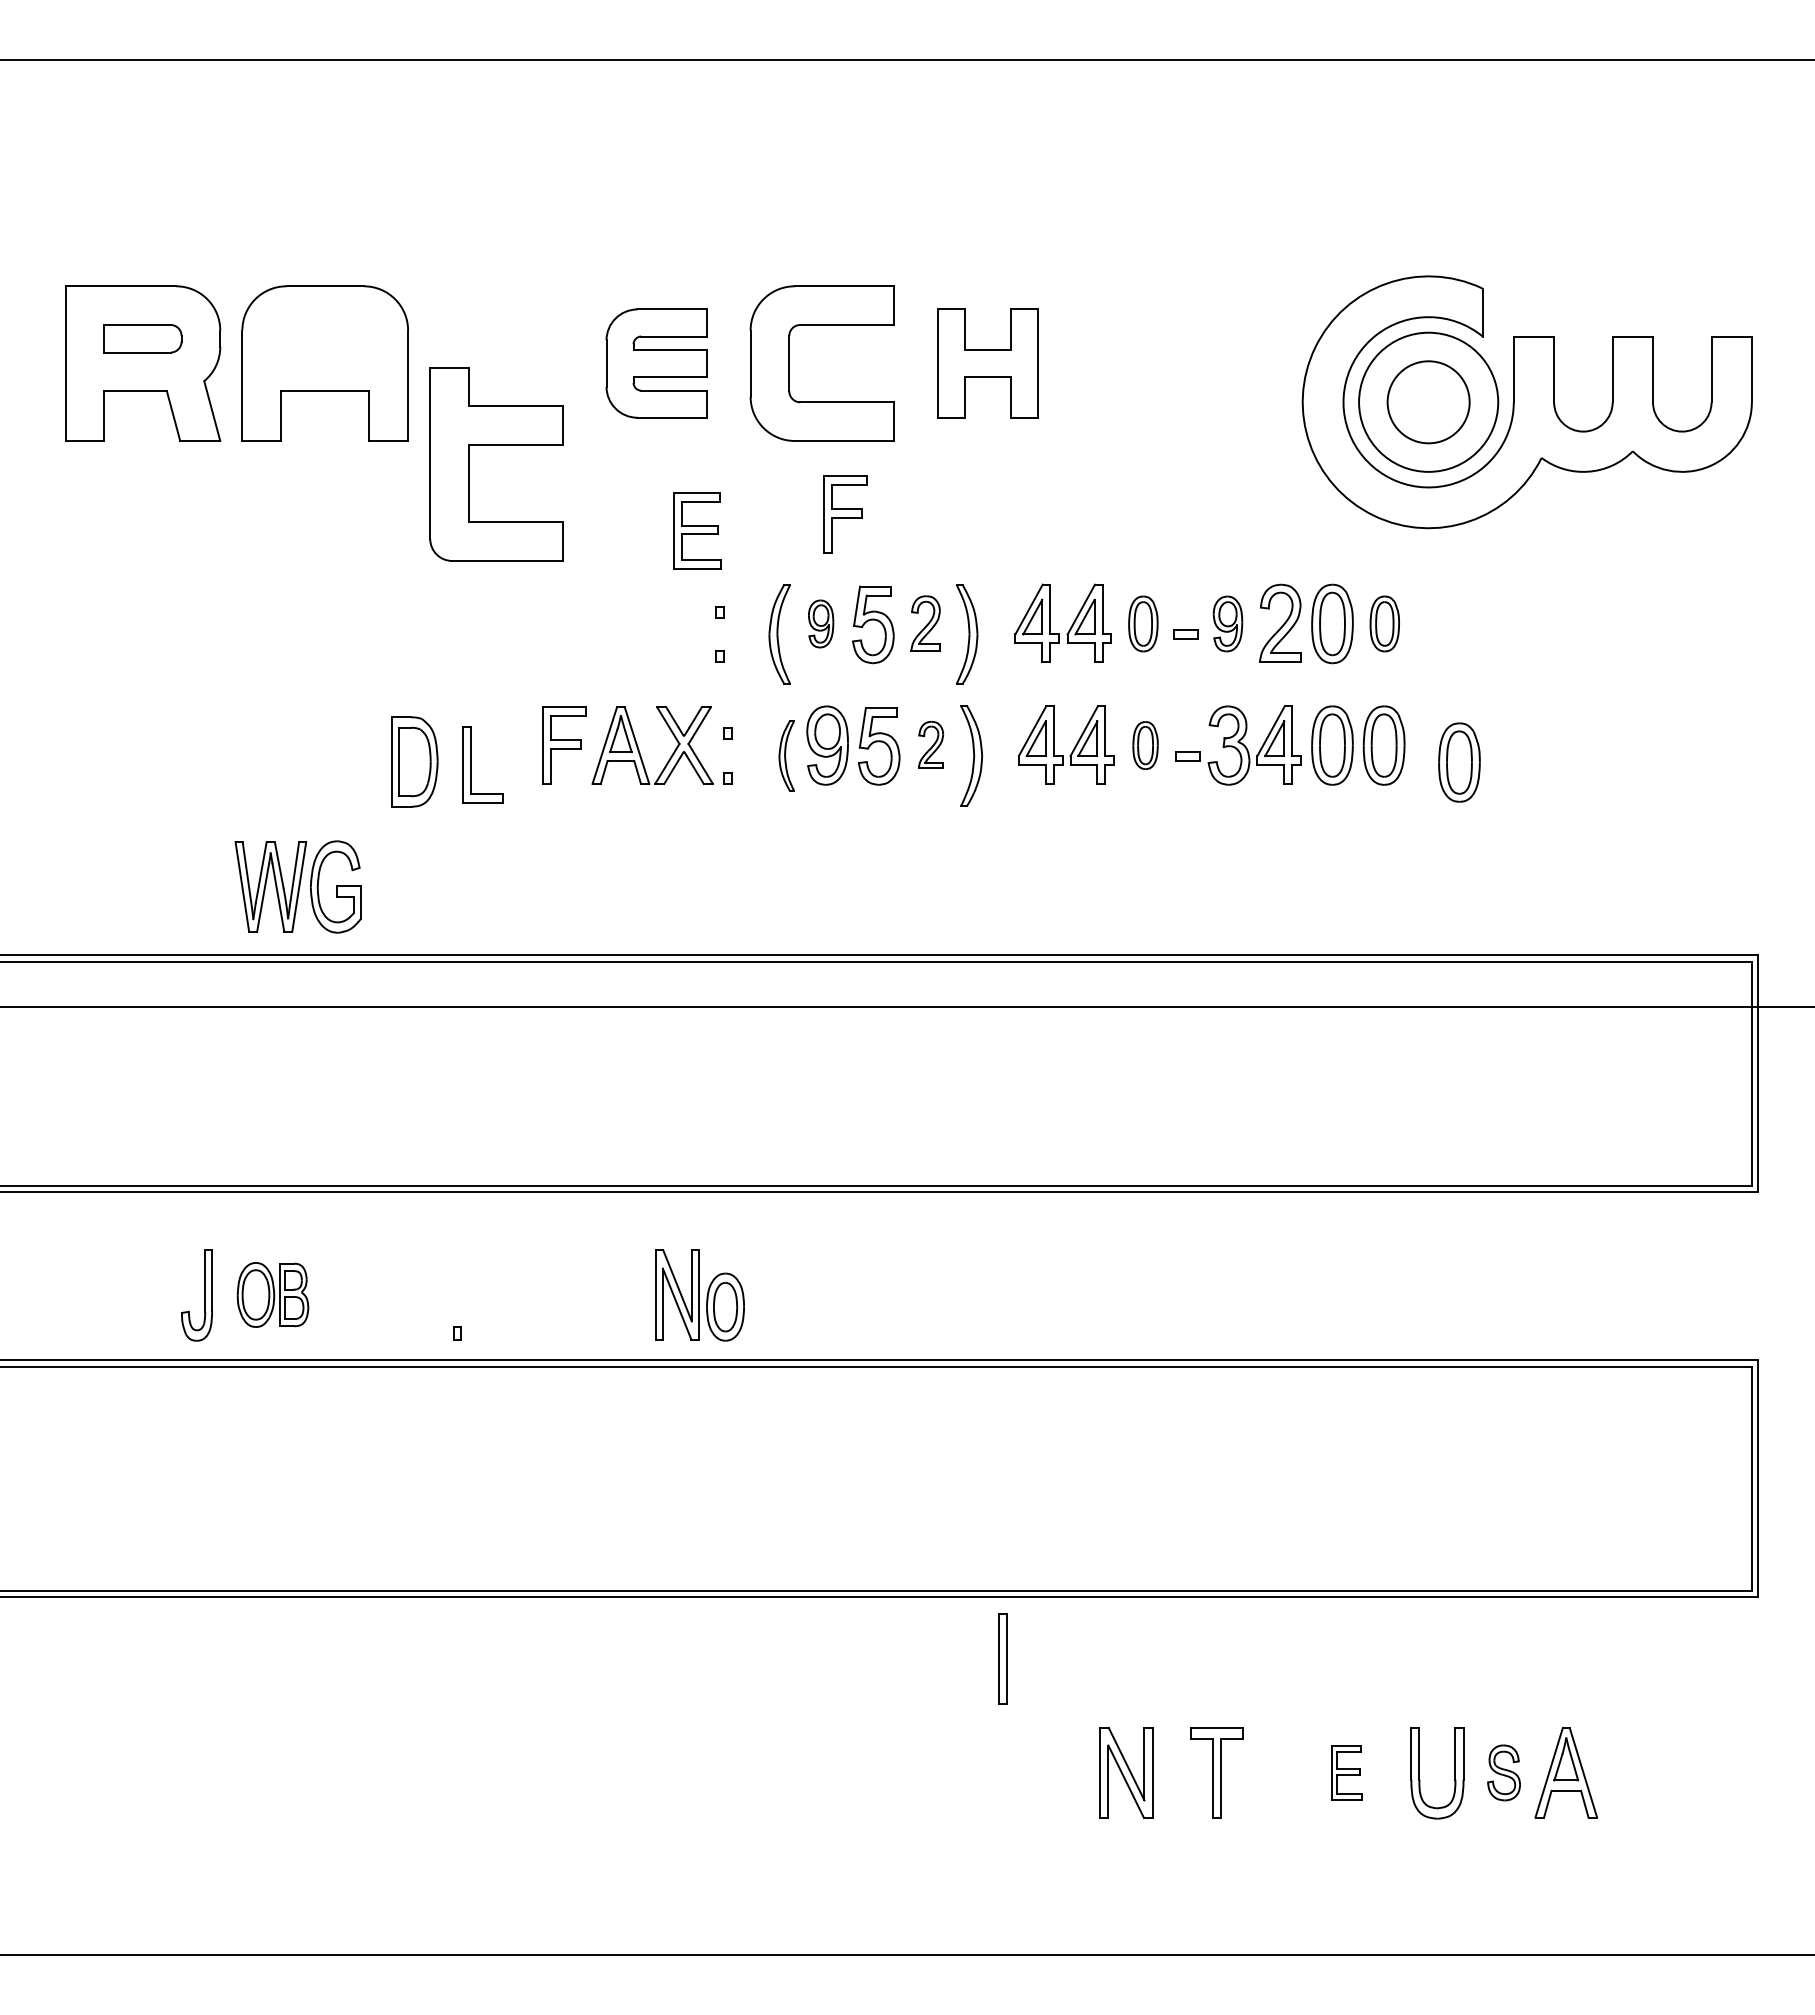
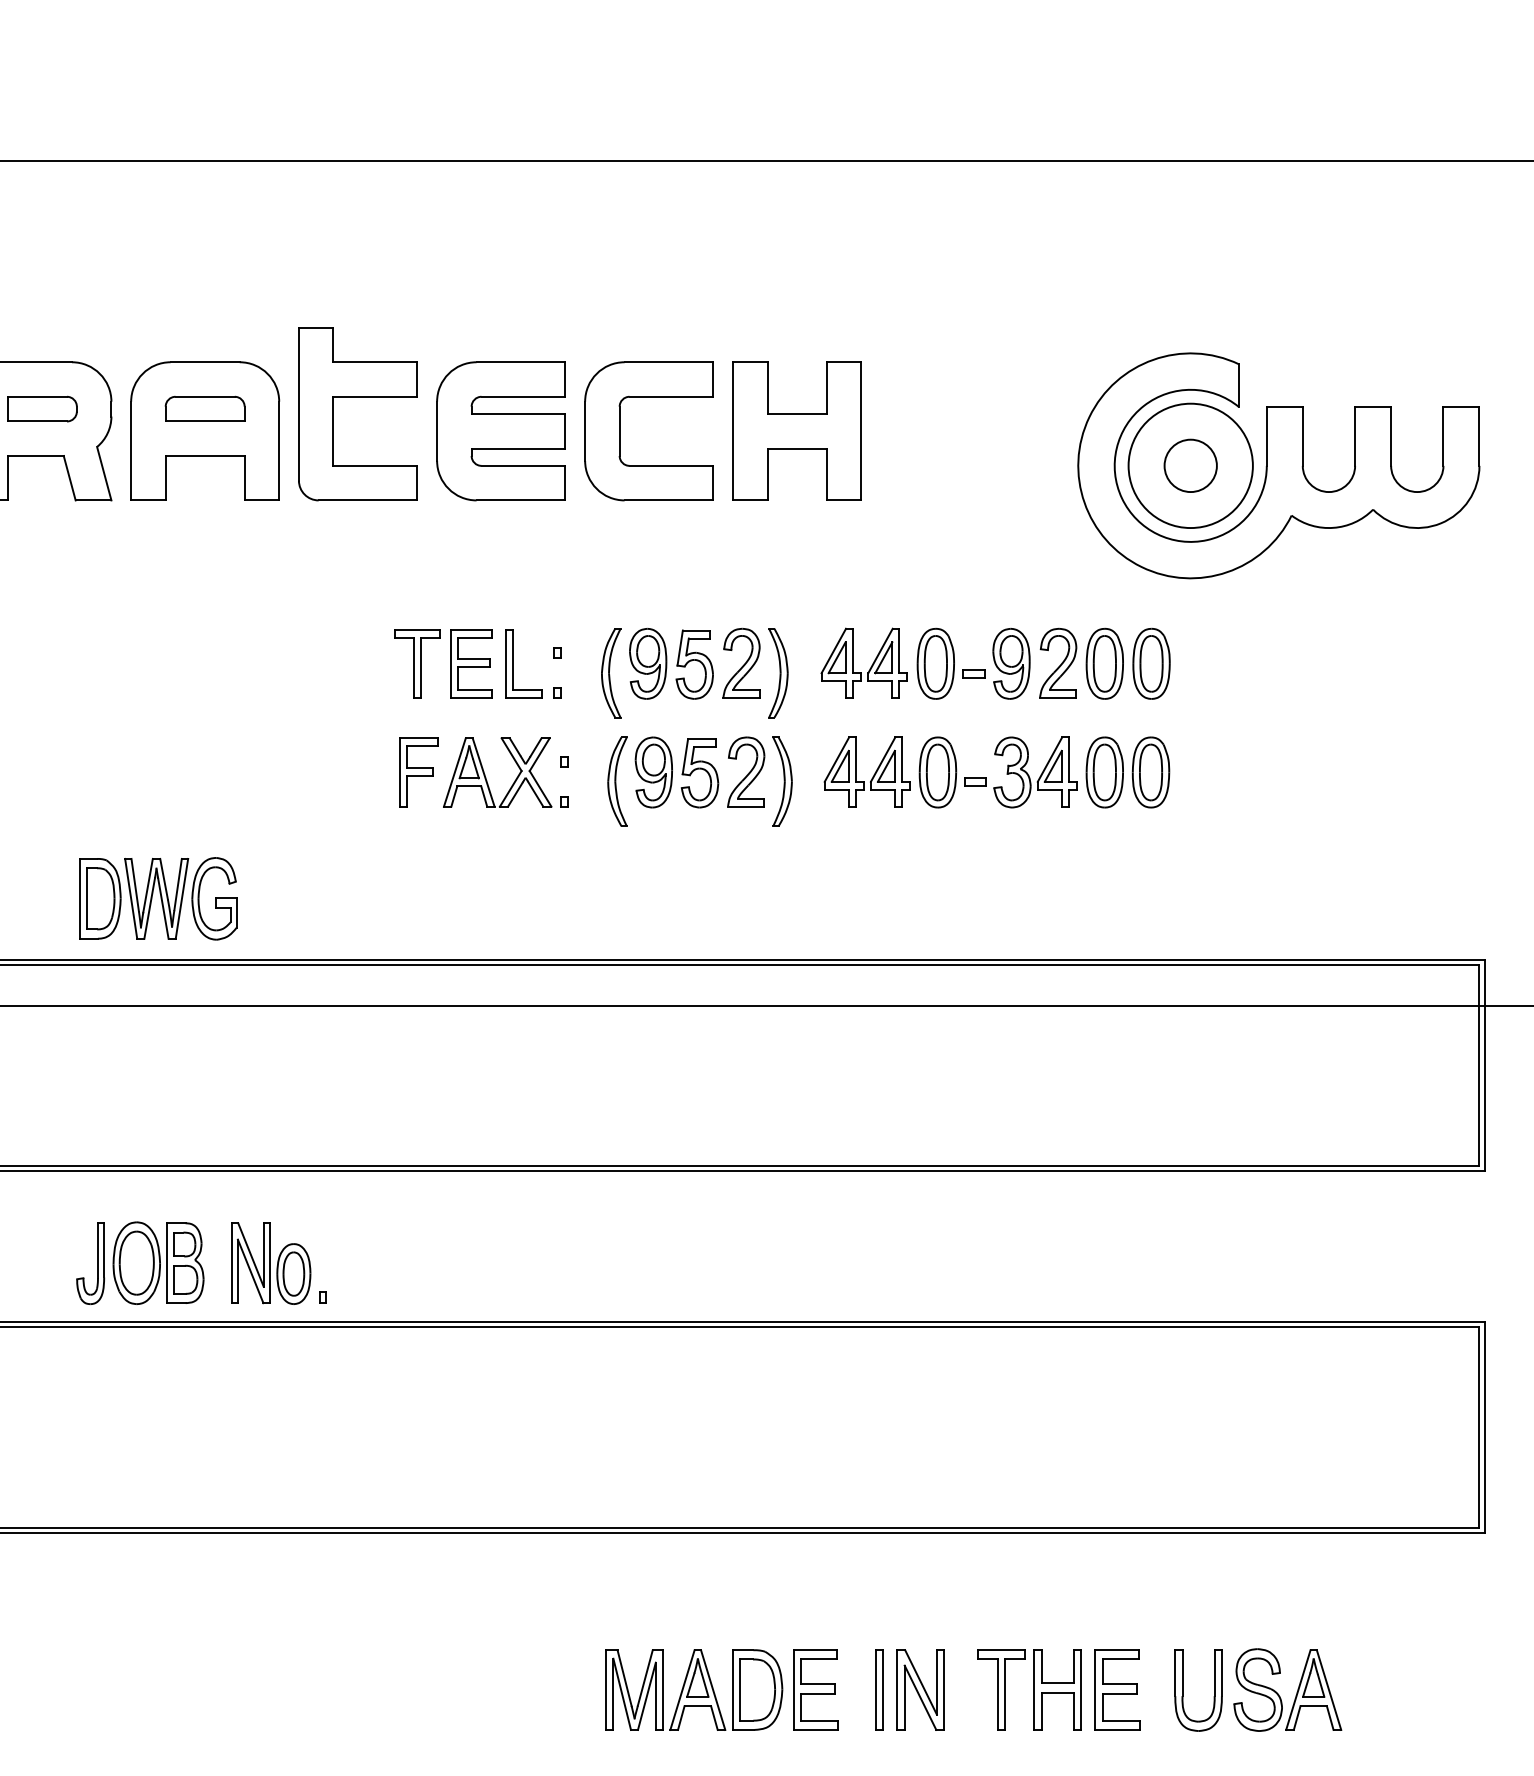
part: (325, 338) -> (205, 408), added
part: (656, 363) -> (501, 431), size x1.43
part: (987, 363) -> (796, 431), size x1.43
circle: (1428, 402) -> (1190, 466), size x0.71
part: (496, 445) -> (358, 397), moved
part: (845, 514) -> (669, 566), removed
part: (697, 530) -> (471, 663), moved
part: (925, 622) -> (741, 662), size x1.43
part: (562, 623) -> (417, 663), added
part: (820, 623) -> (647, 663), size x1.67
part: (1143, 623) -> (936, 663), size x1.43
part: (1227, 623) -> (1011, 663), size x1.43
part: (1384, 623) -> (1151, 663), size x1.43
part: (930, 744) -> (745, 771), size x1.67
part: (1145, 745) -> (937, 772), size x1.67
part: (786, 755) -> (617, 781), size x1.43
part: (414, 761) -> (100, 898), moved
part: (1459, 762) -> (1218, 787), removed
part: (471, 764) -> (513, 663), moved
part: (272, 1294) -> (158, 1262), size x1.43
part: (699, 1295) -> (270, 1263), moved
part: (1002, 1658) -> (878, 1689), moved
part: (872, 1772) -> (693, 1689), added
part: (1008, 1772) -> (815, 1689), added
part: (1279, 1772) -> (1057, 1689), added
part: (1346, 1772) -> (1117, 1689), size x1.67
part: (1503, 1772) -> (1257, 1689), size x1.67

